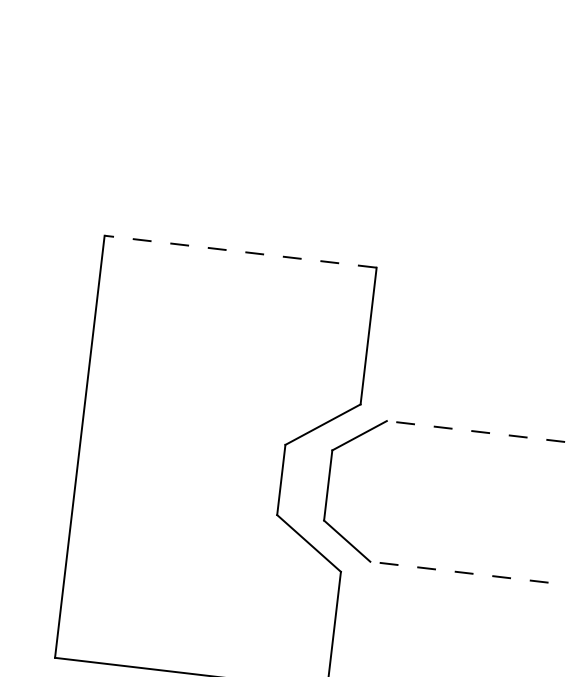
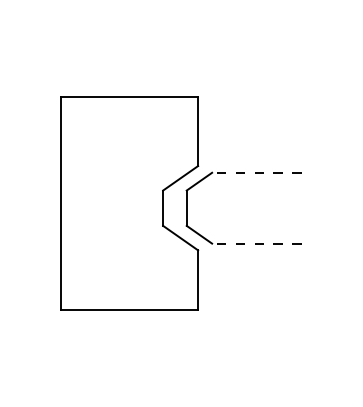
line: (240, 252) -> (129, 97), dashed -> solid

